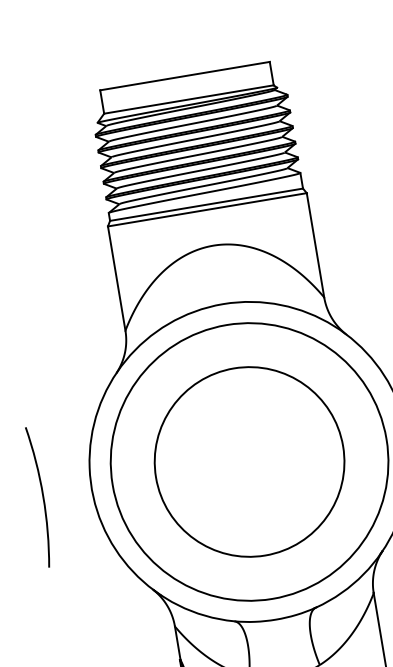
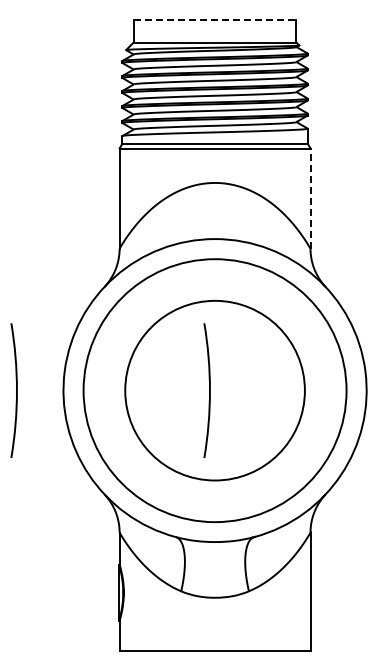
line: (185, 76) -> (215, 20), solid -> dashed
line: (315, 245) -> (310, 198), solid -> dashed
arc: (243, 462) -> (209, 390), added

